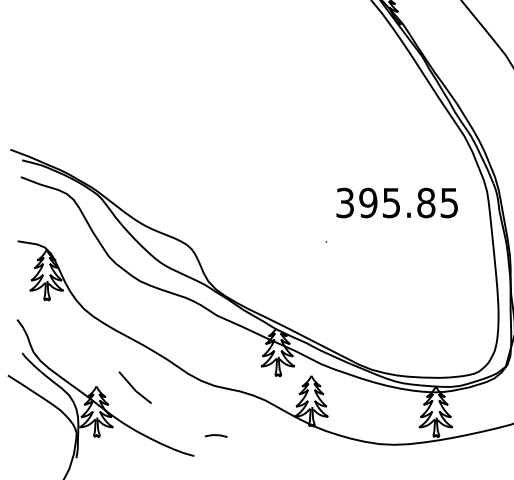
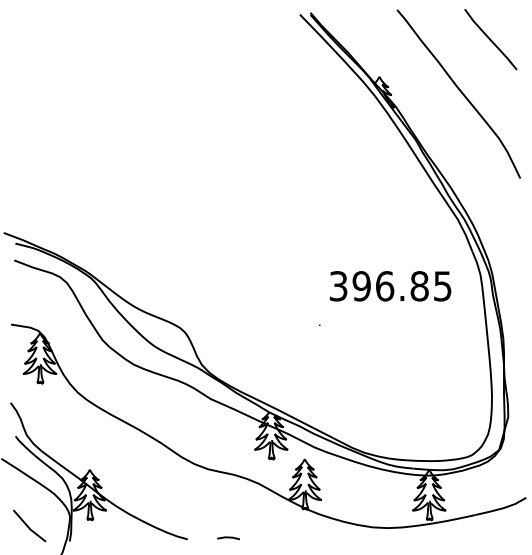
text: (392, 203) -> (385, 286), 395.85 -> 396.85
line: (134, 387) -> (28, 525), moved
line: (216, 436) -> (228, 538), moved

